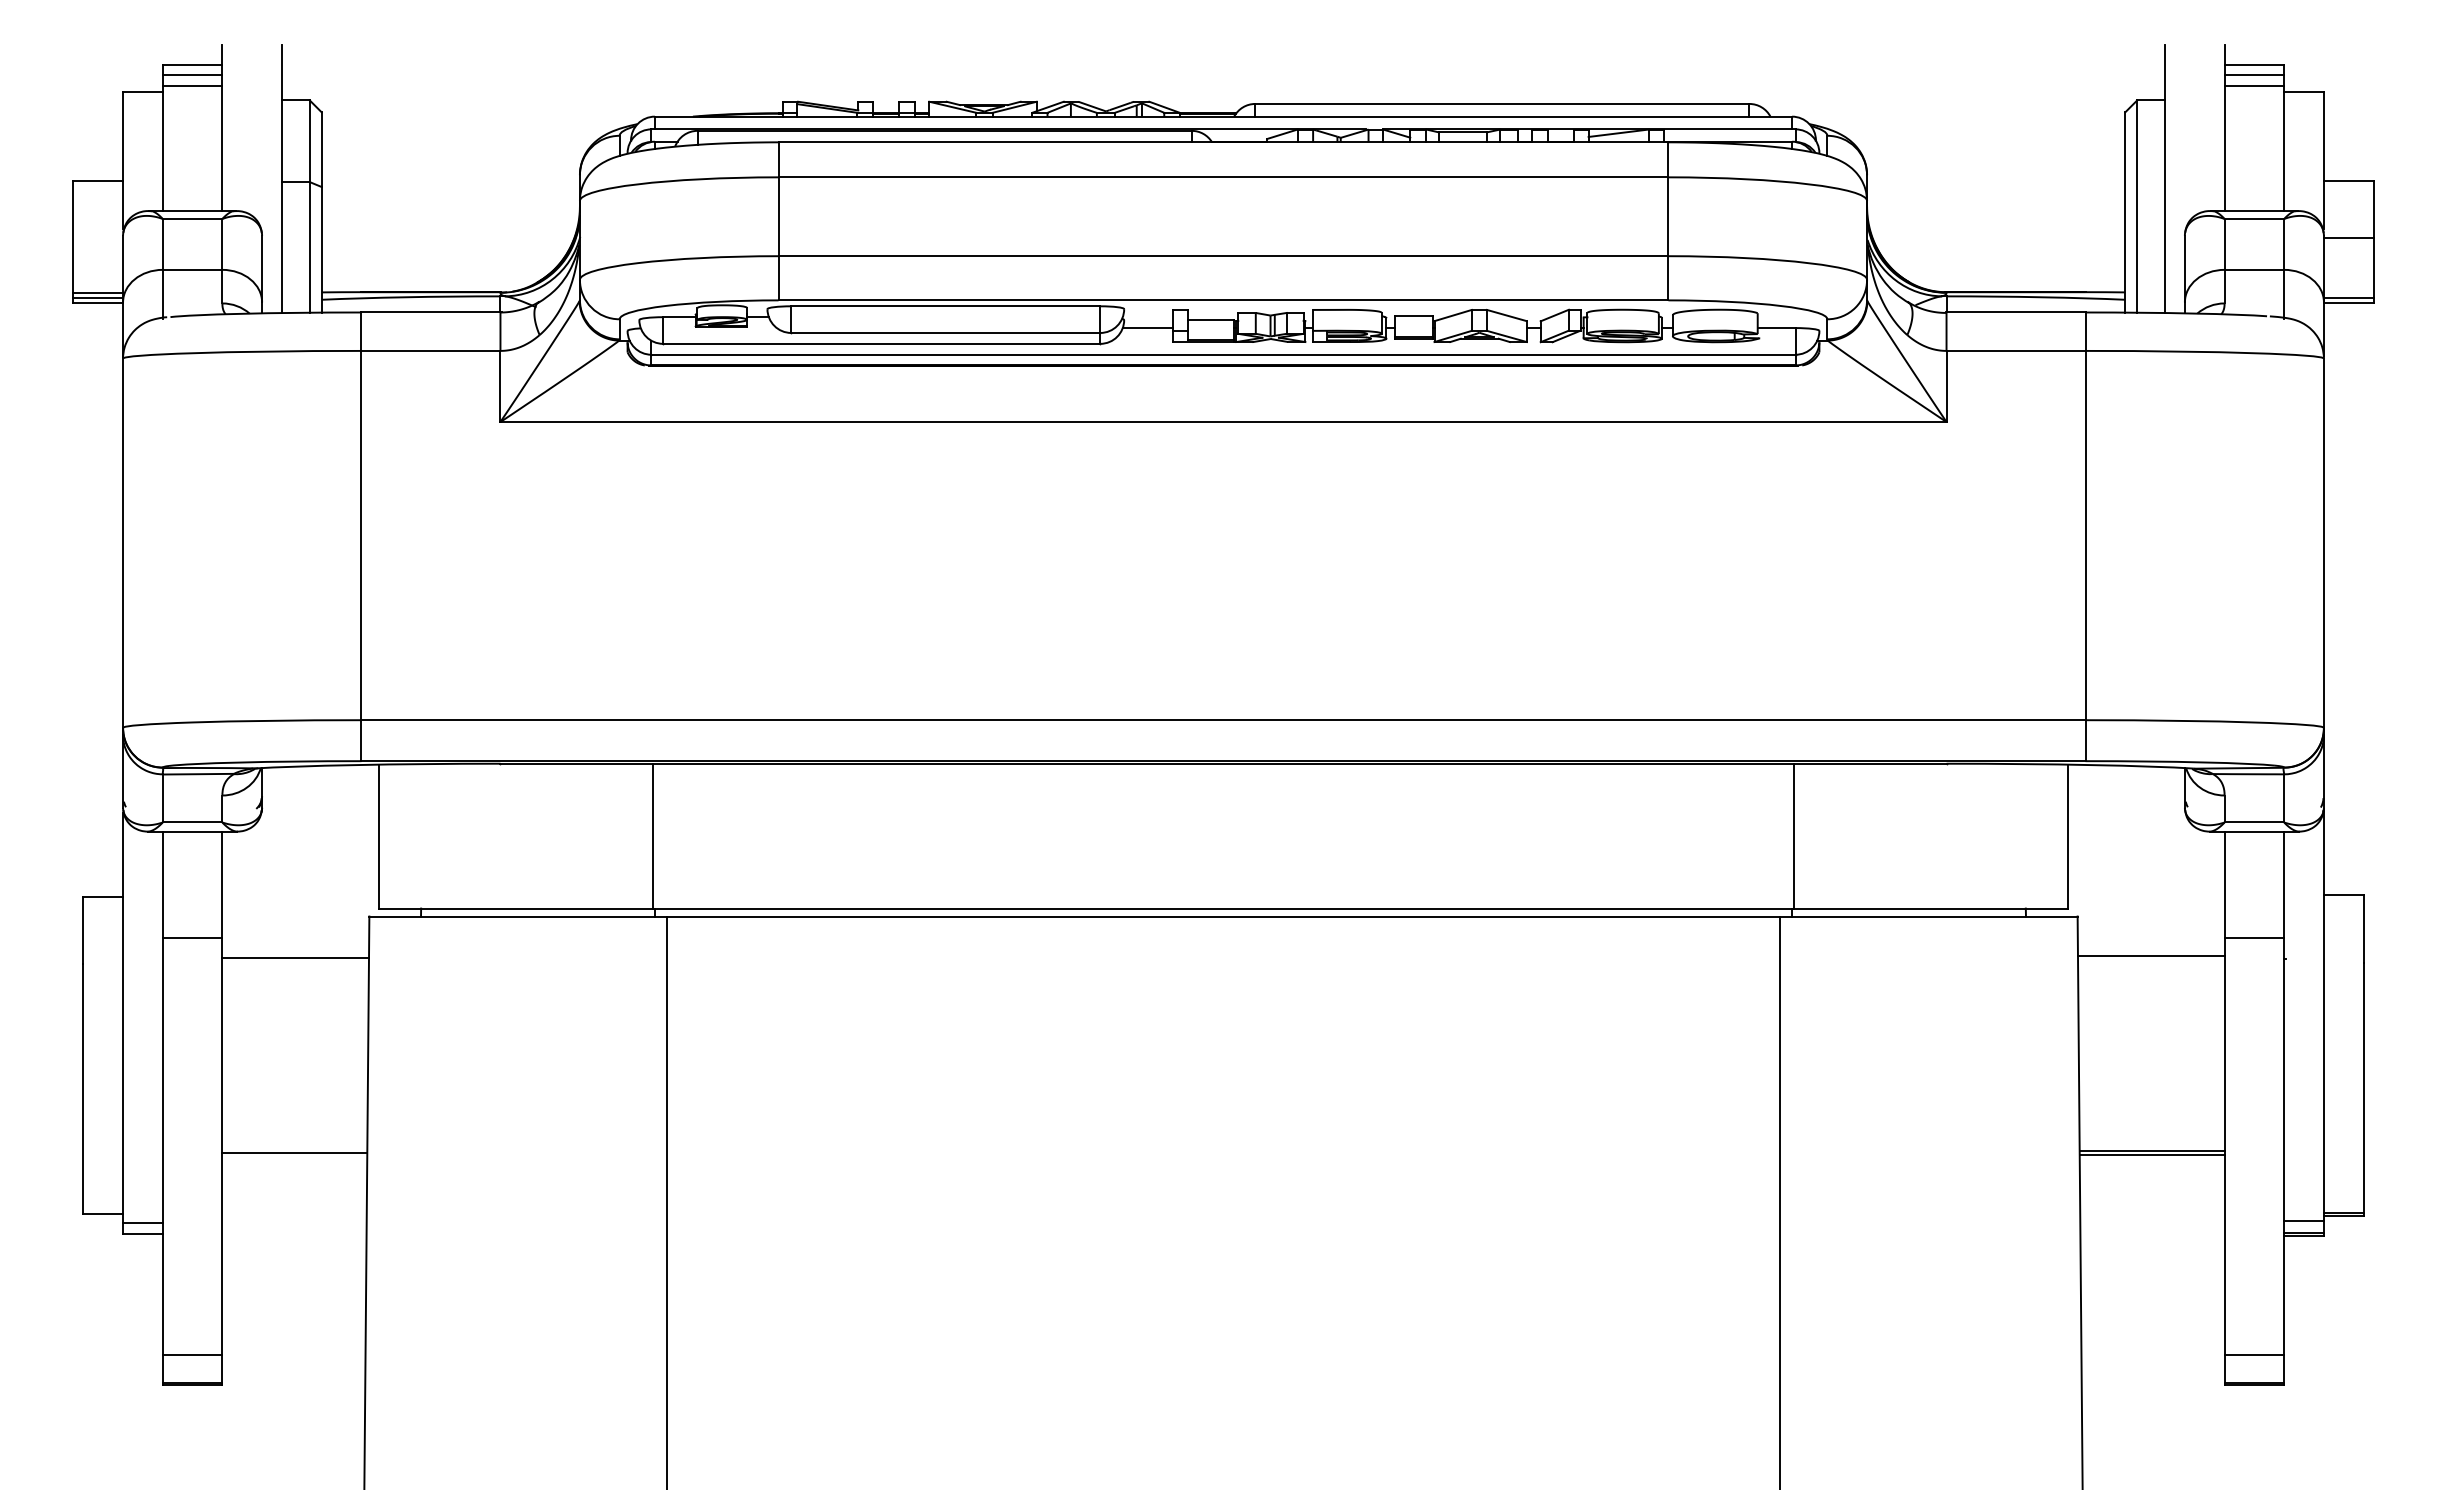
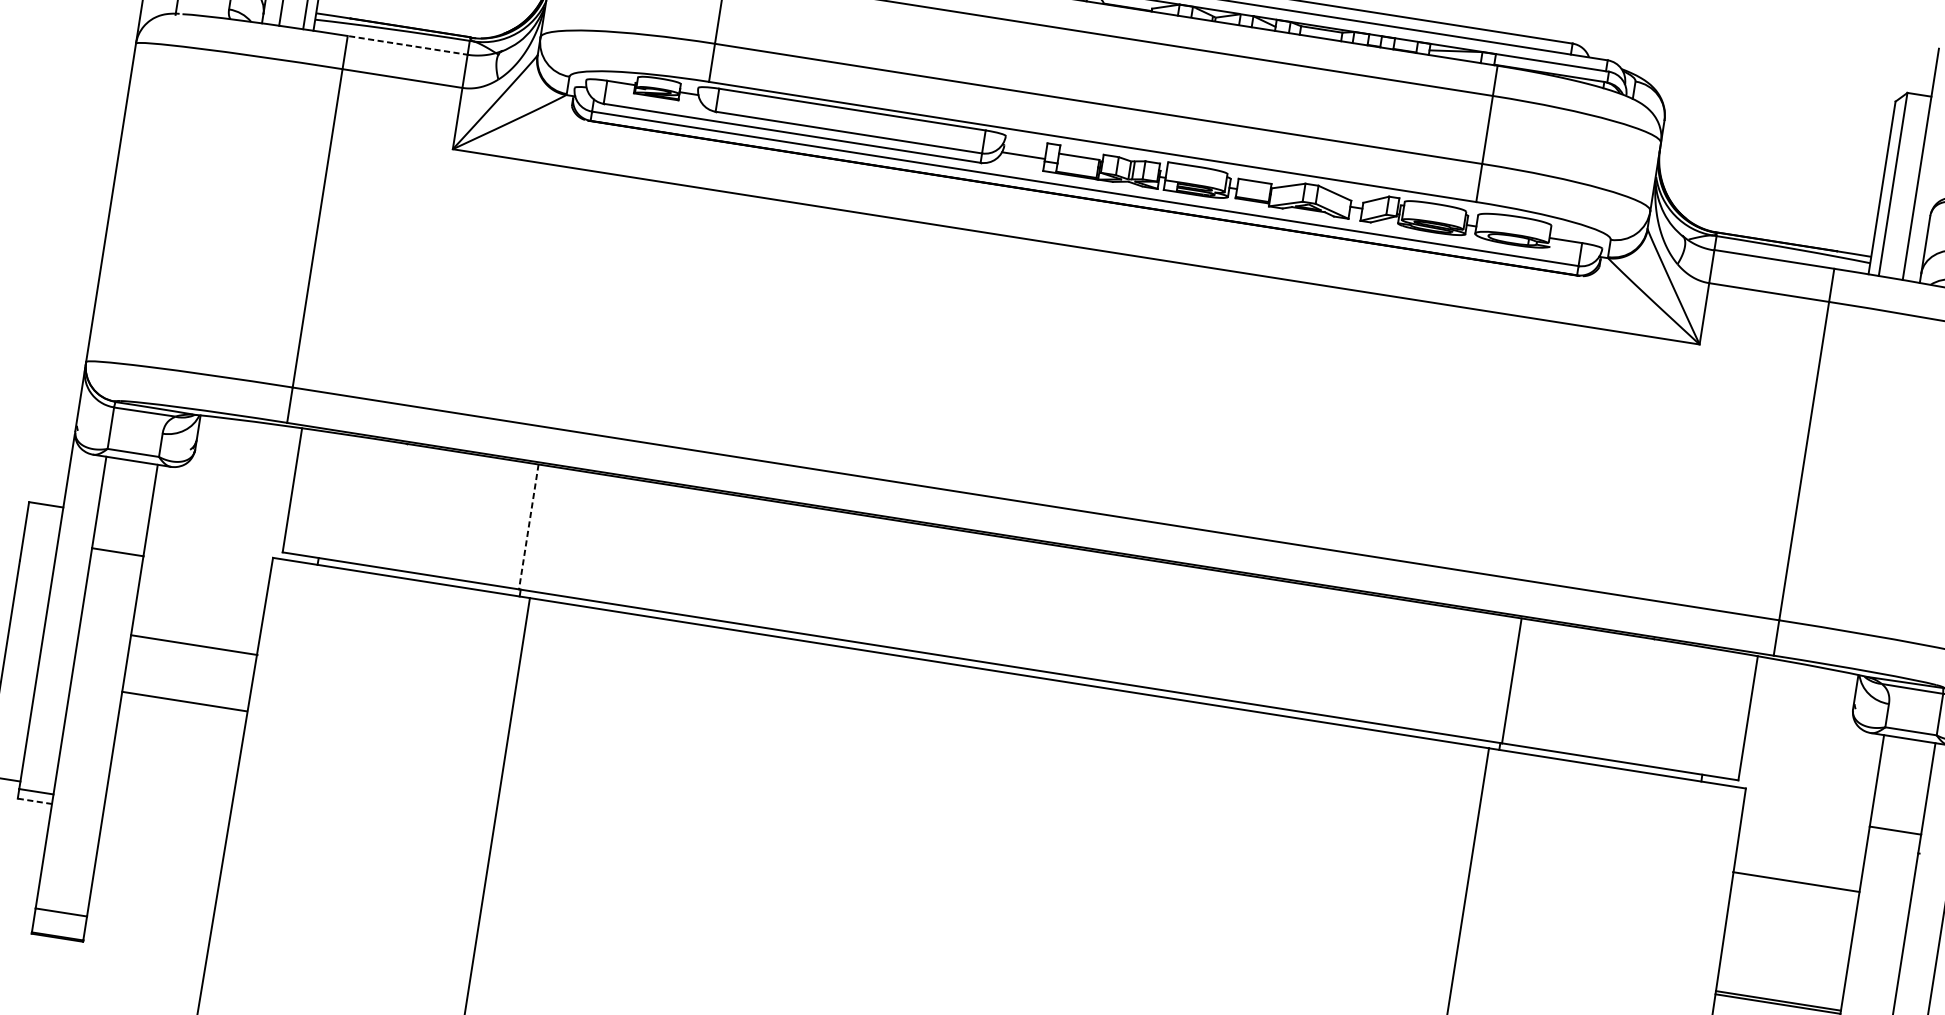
line: (431, 312) -> (408, 45), solid -> dashed
line: (653, 836) -> (528, 527), solid -> dashed
line: (2150, 956) -> (1795, 881), moved
line: (295, 958) -> (194, 645), moved
line: (294, 1152) -> (184, 701), moved
line: (142, 1234) -> (34, 801), solid -> dashed

